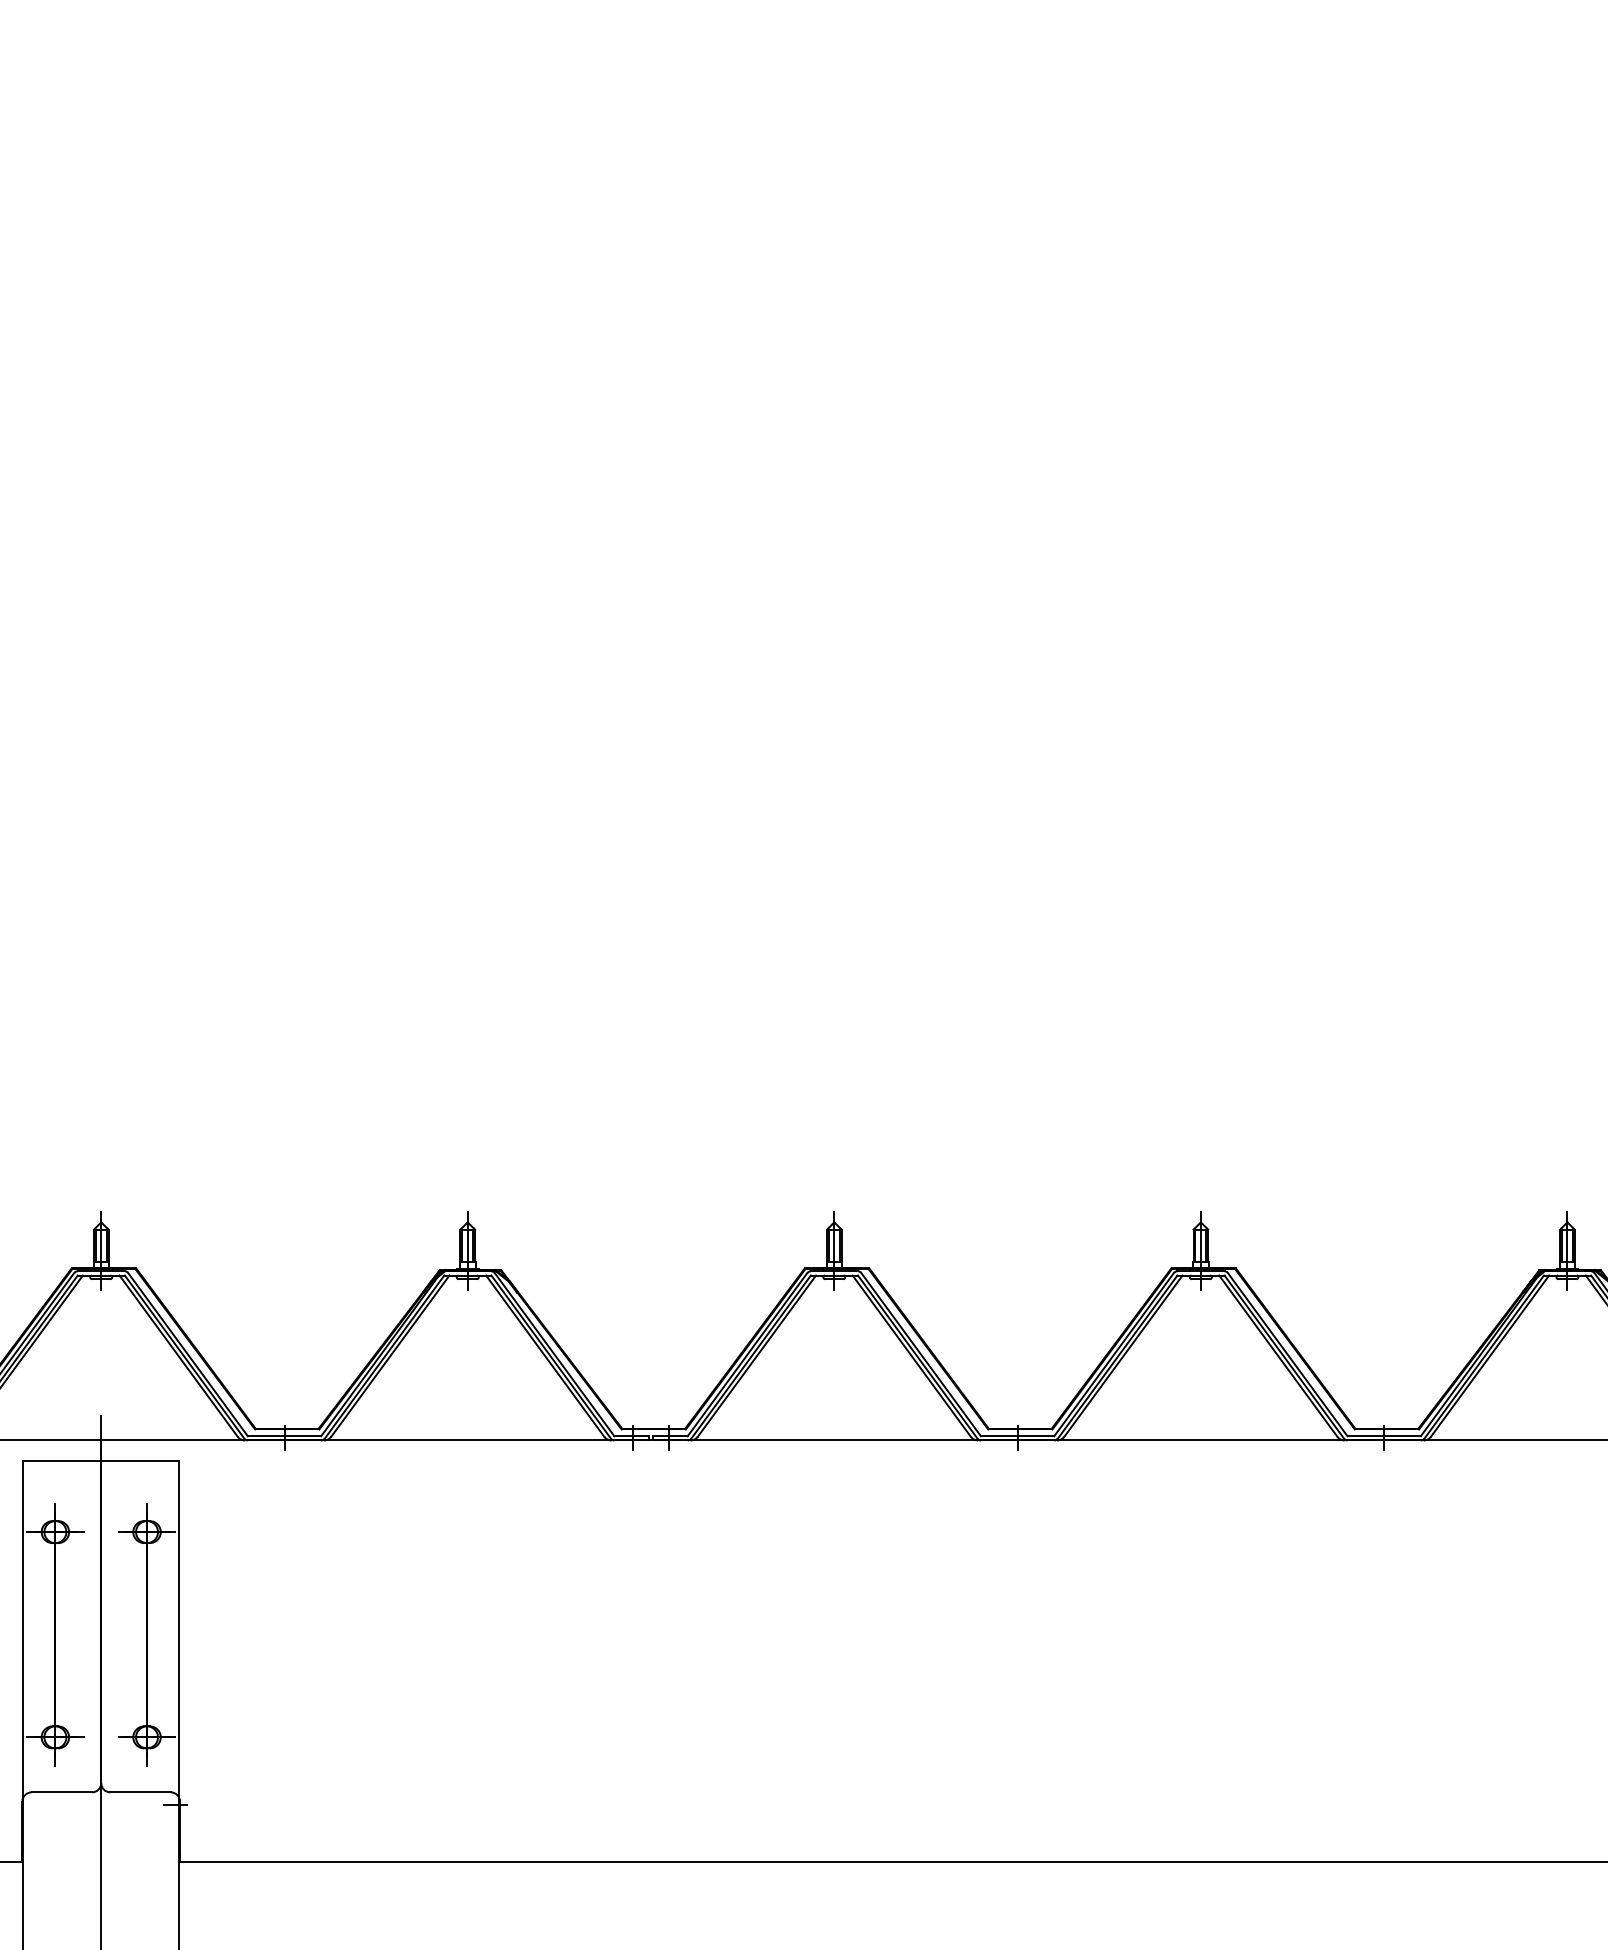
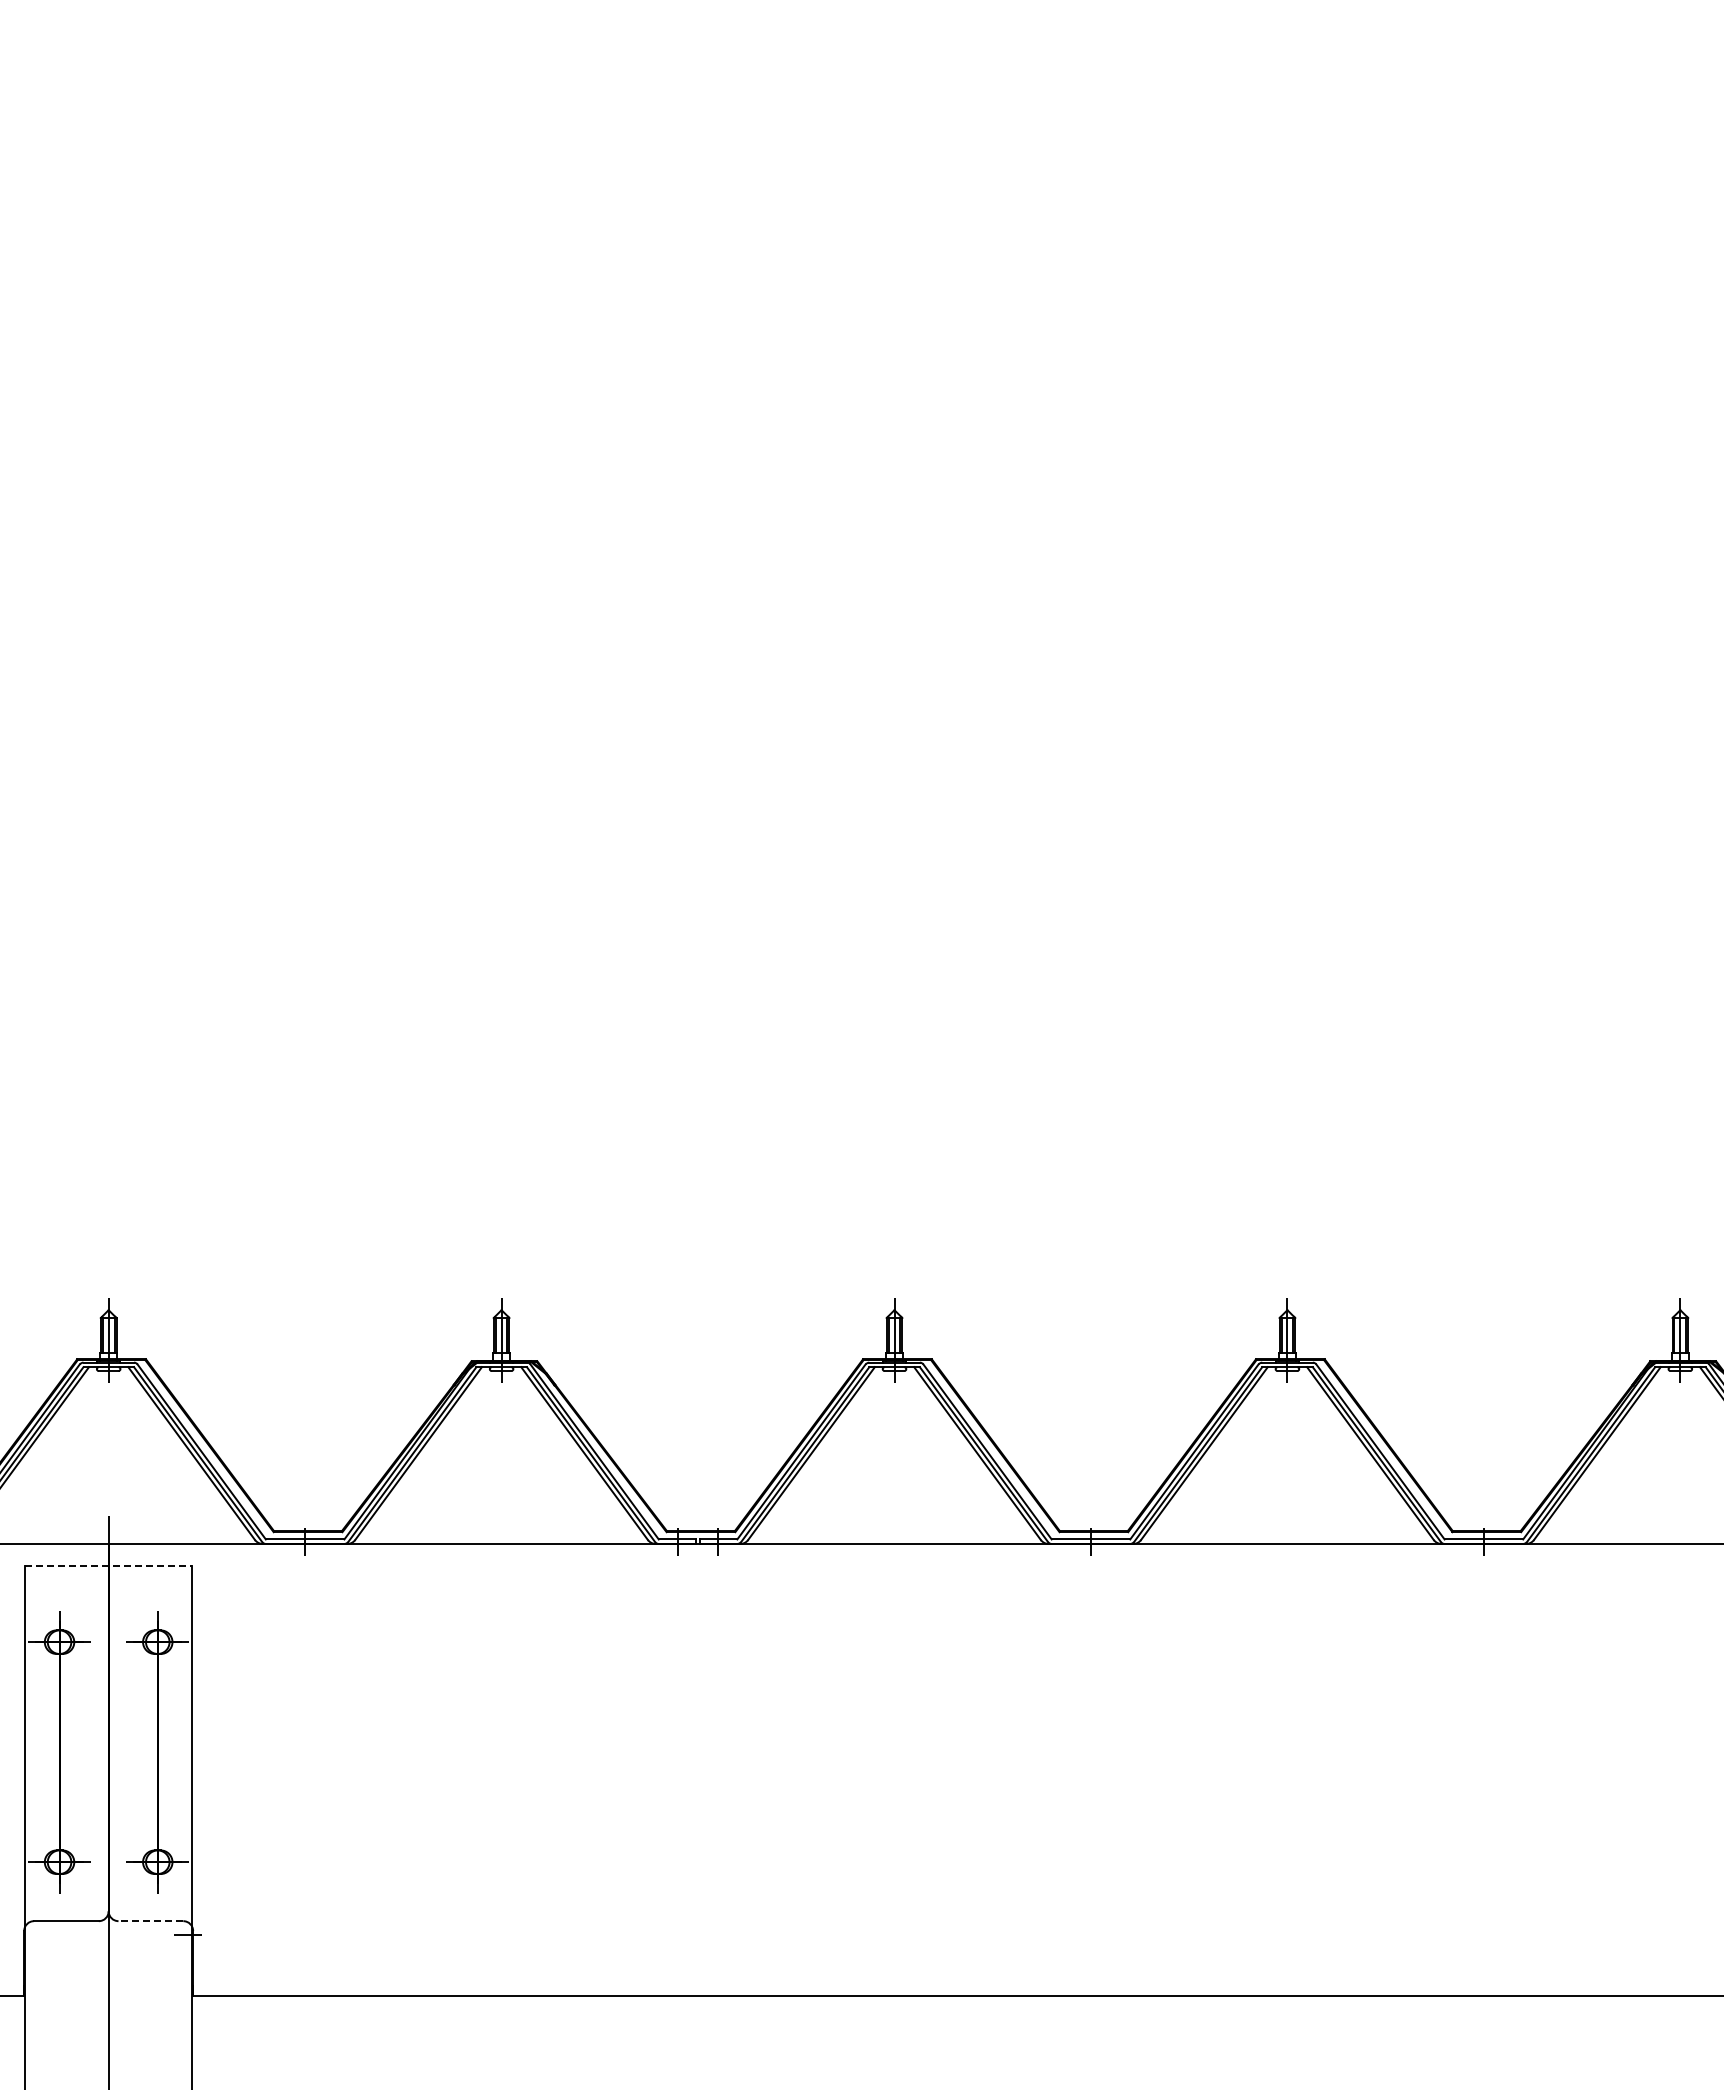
line: (101, 1460) -> (109, 1565), solid -> dashed
line: (140, 1792) -> (150, 1921), solid -> dashed

